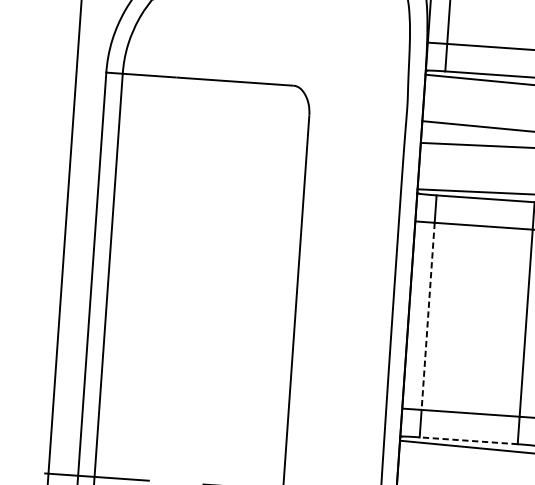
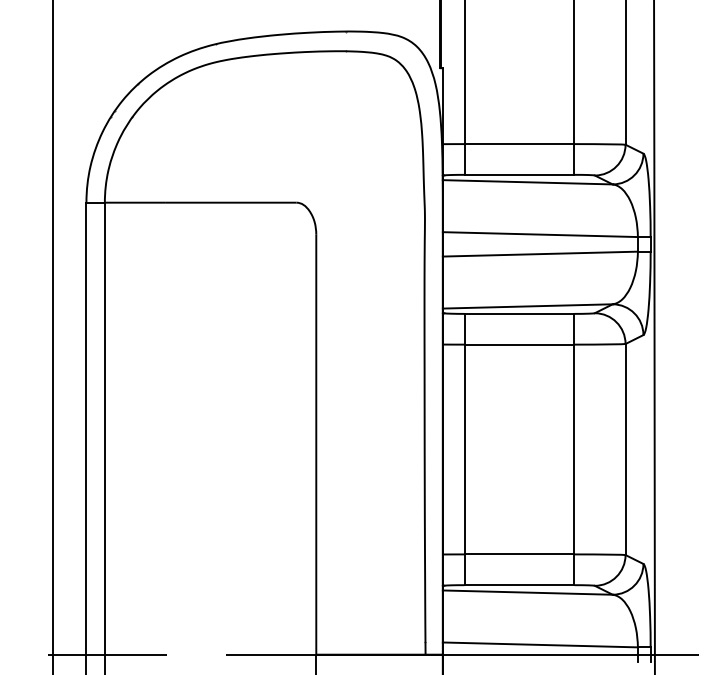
line: (428, 316) -> (464, 449), dashed -> solid
line: (468, 441) -> (519, 585), dashed -> solid

